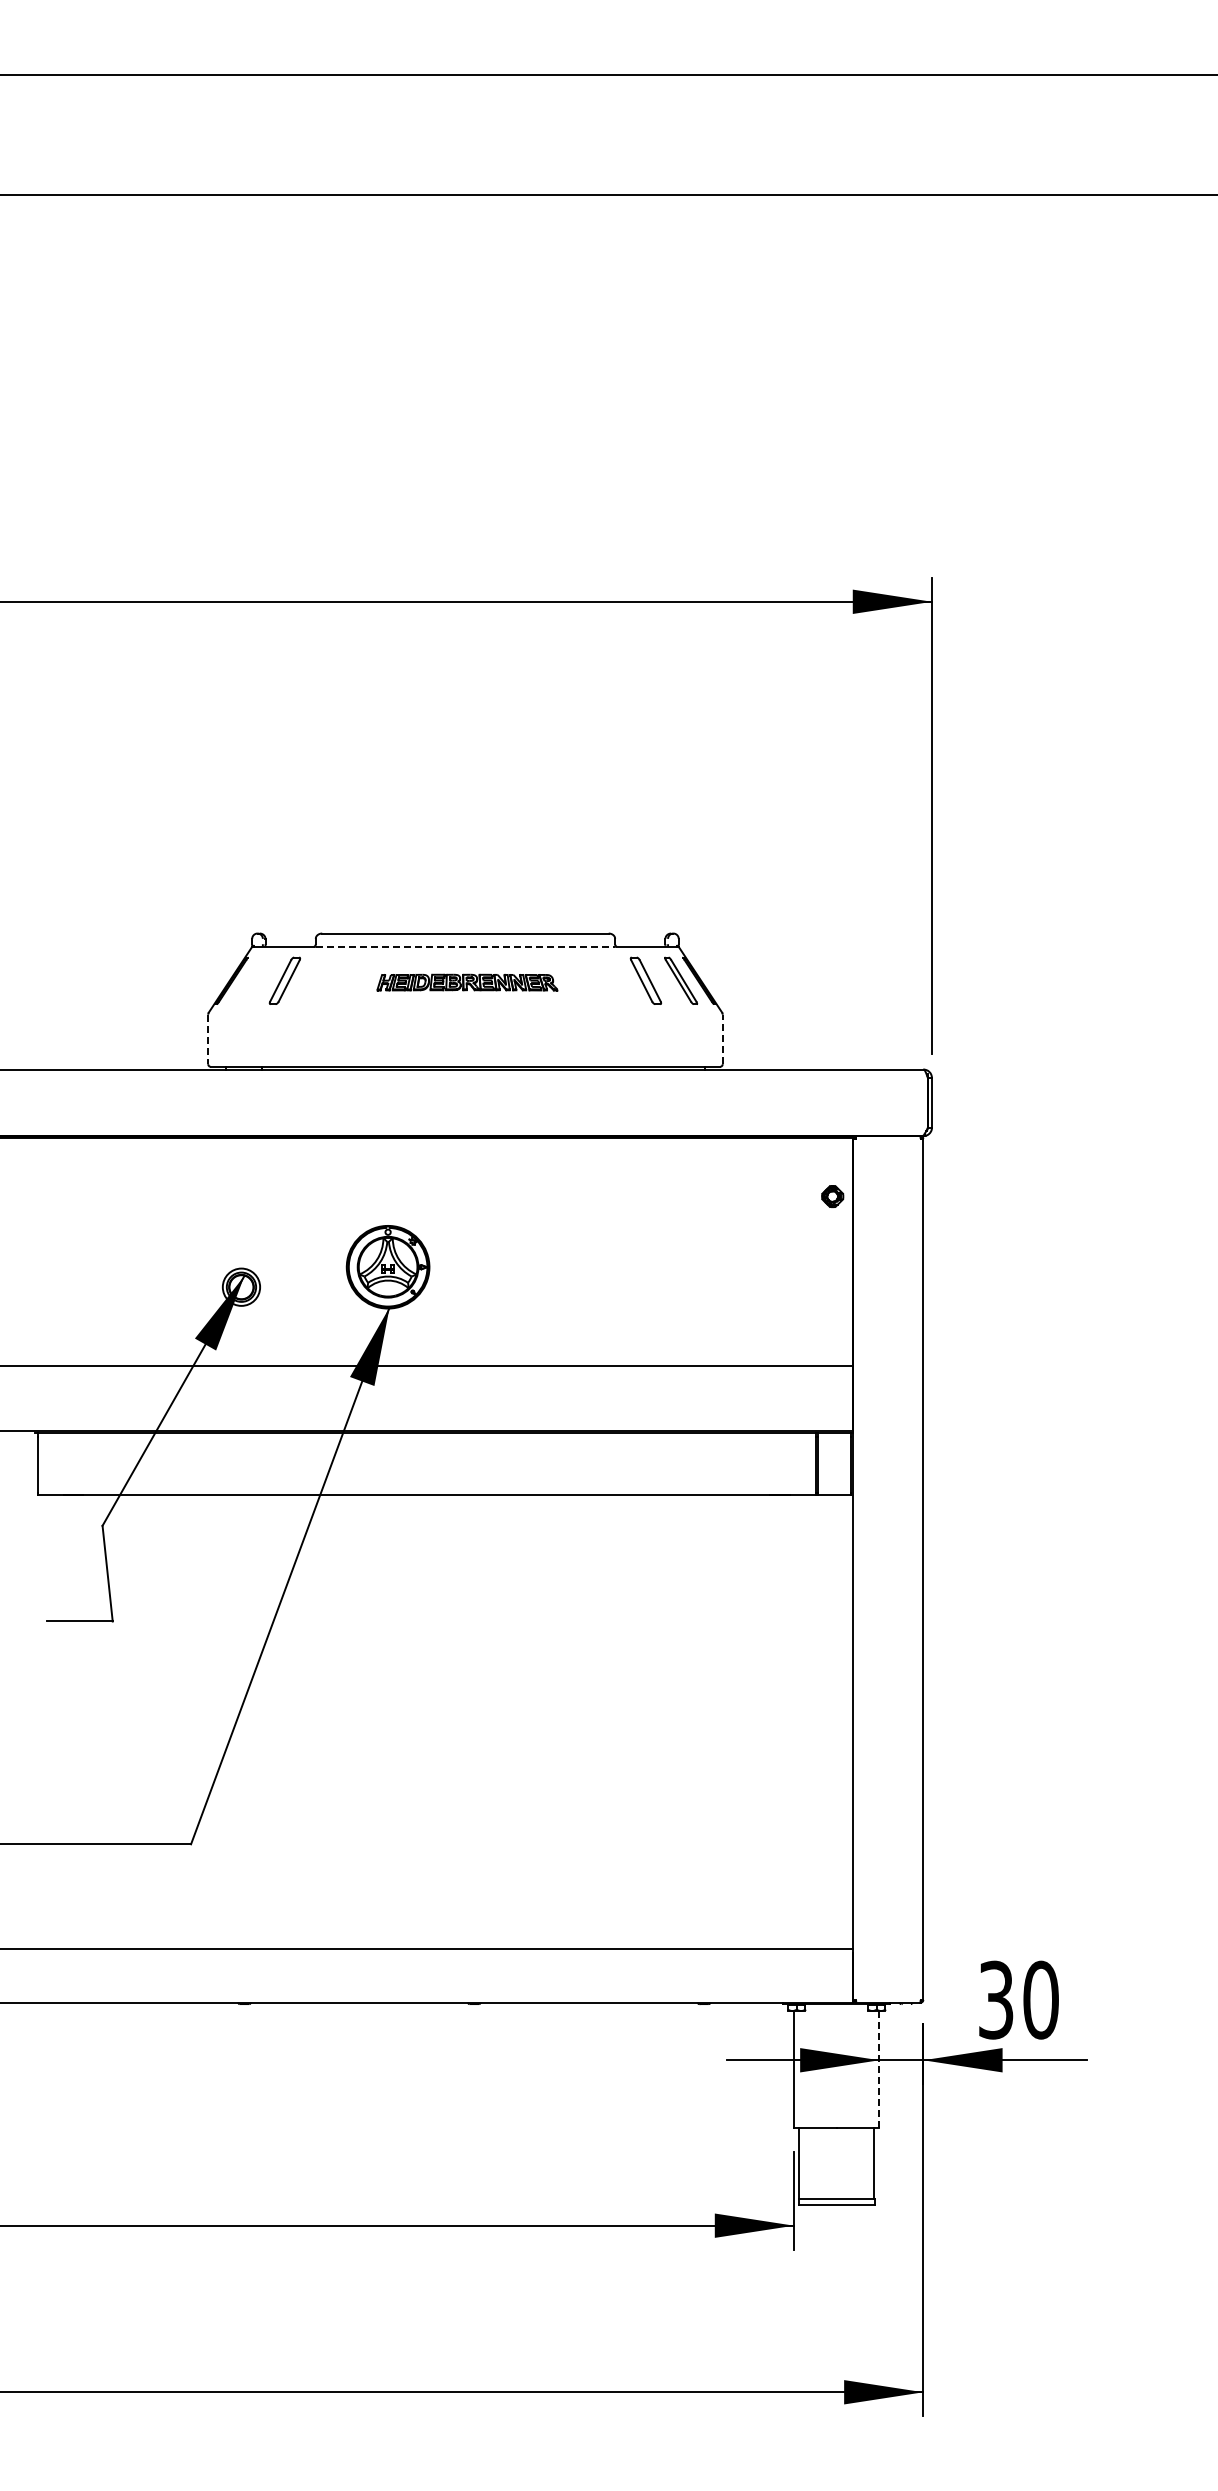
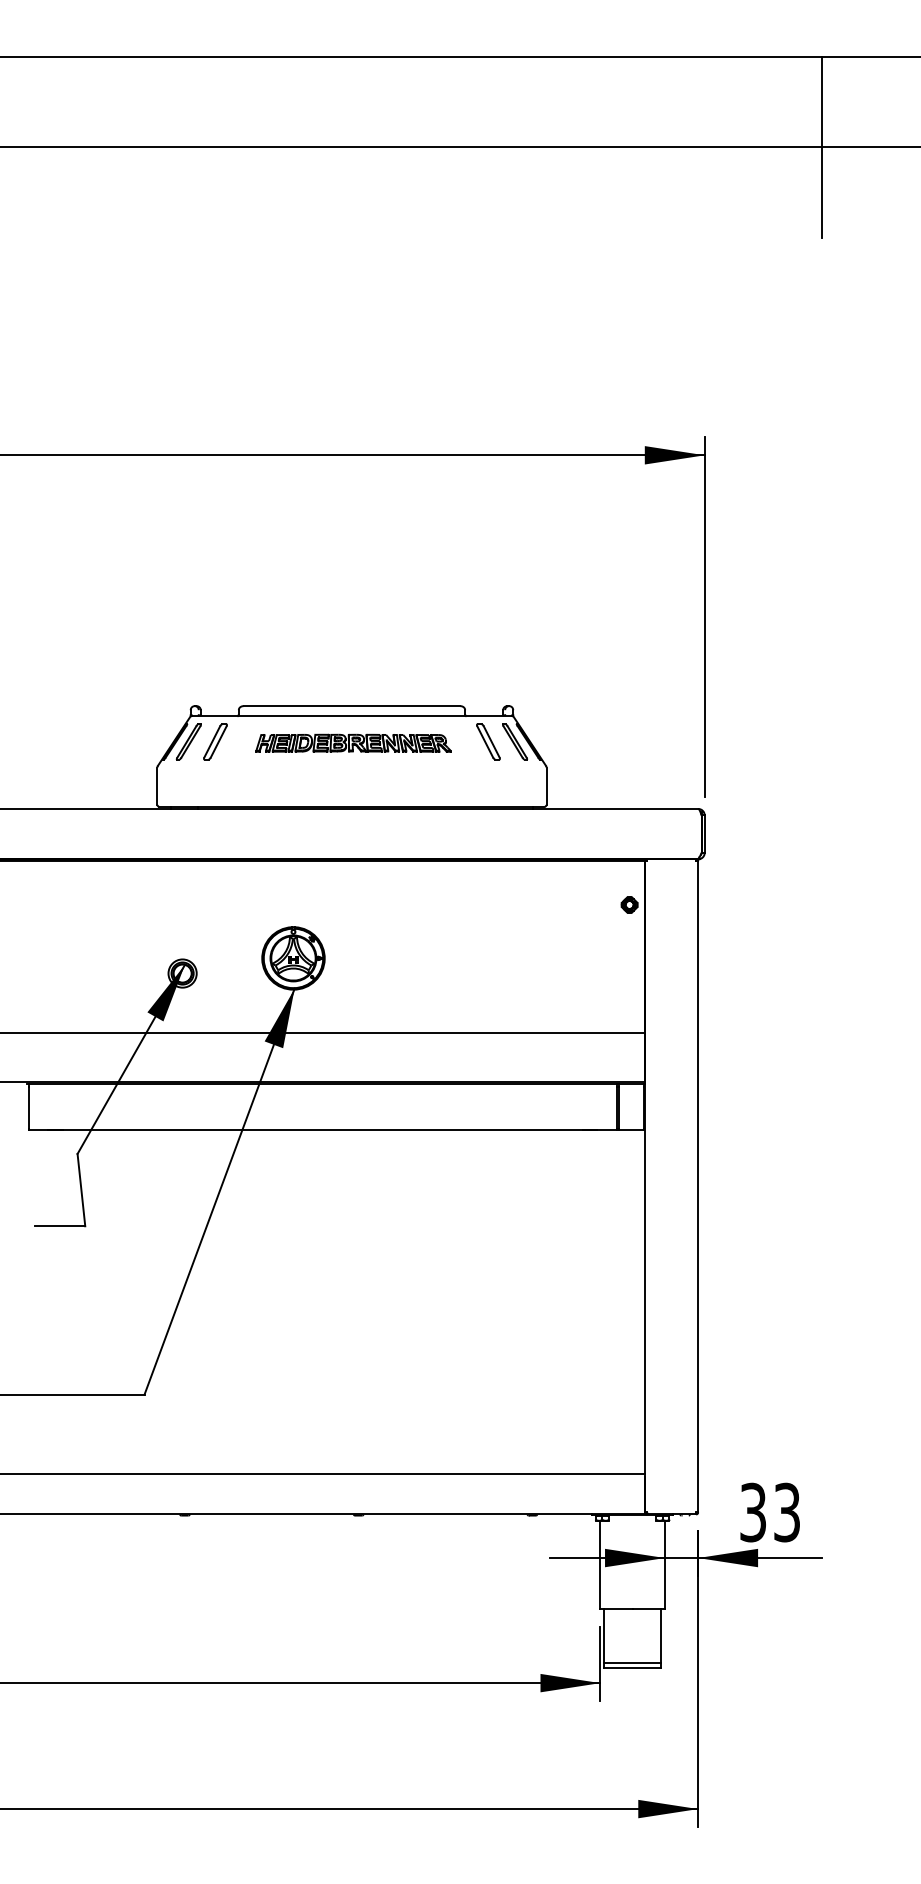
line: (1086, 194) -> (821, 147), added
line: (465, 946) -> (351, 715), dashed -> solid
part: (249, 980) -> (188, 741), added
part: (467, 982) -> (353, 743), size x1.43
line: (208, 1039) -> (157, 786), dashed -> solid
line: (722, 1039) -> (546, 786), dashed -> solid
text: (1040, 1999) -> (786, 1512), 30 -> 33
line: (879, 2068) -> (665, 1564), dashed -> solid

